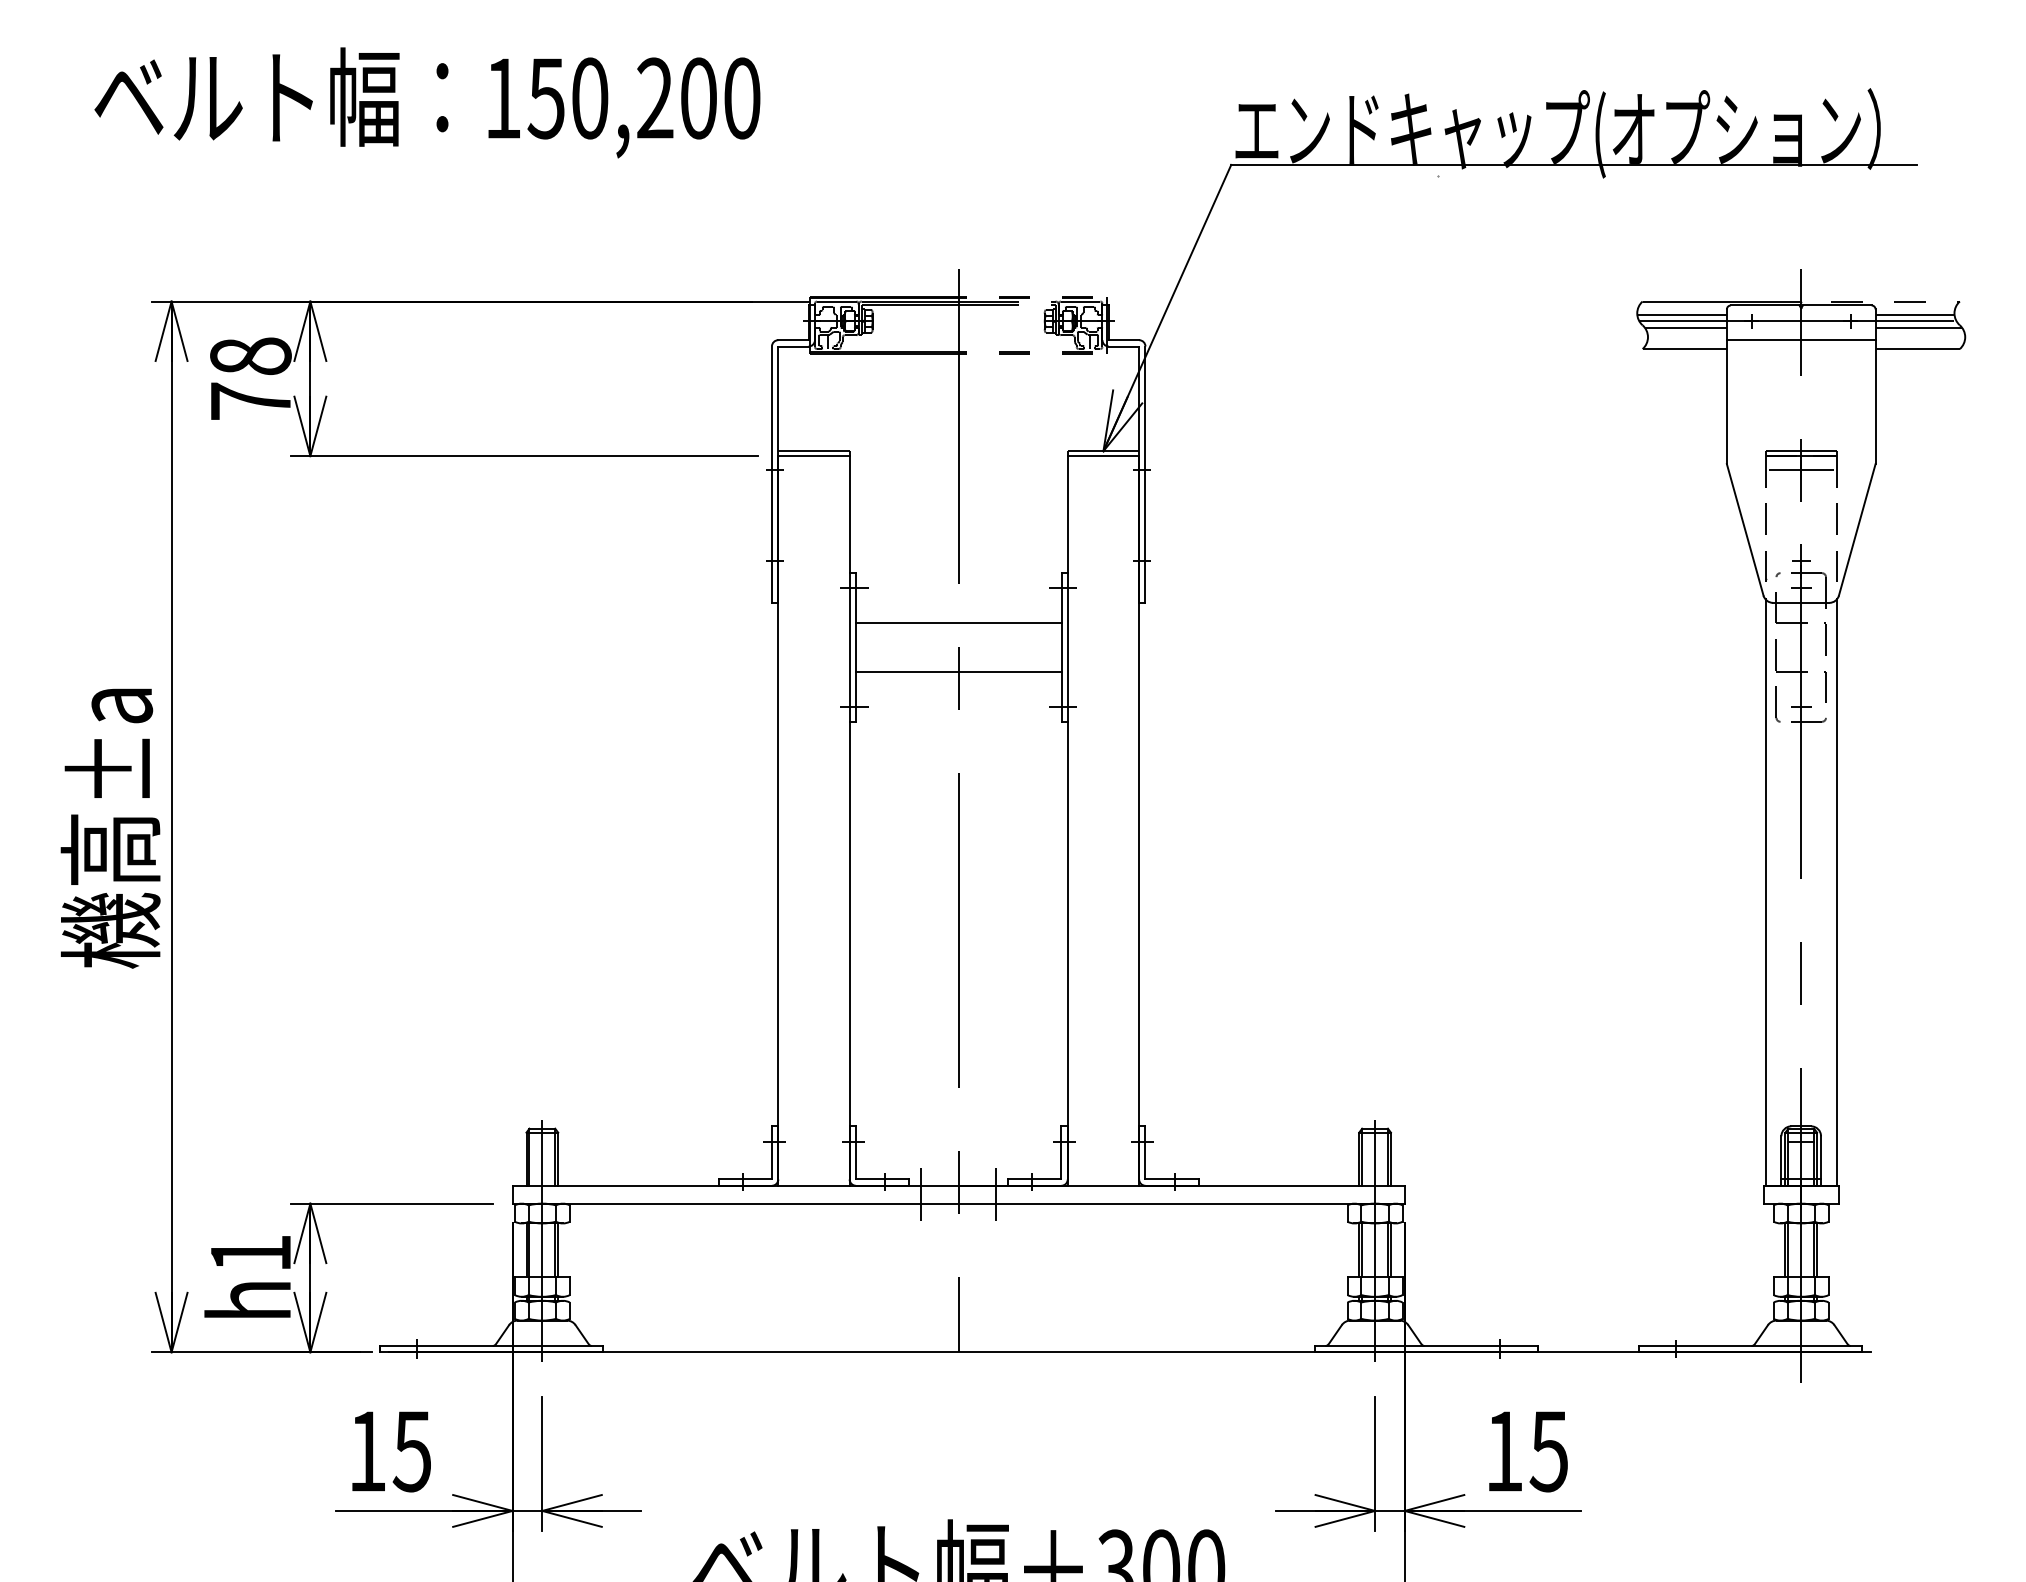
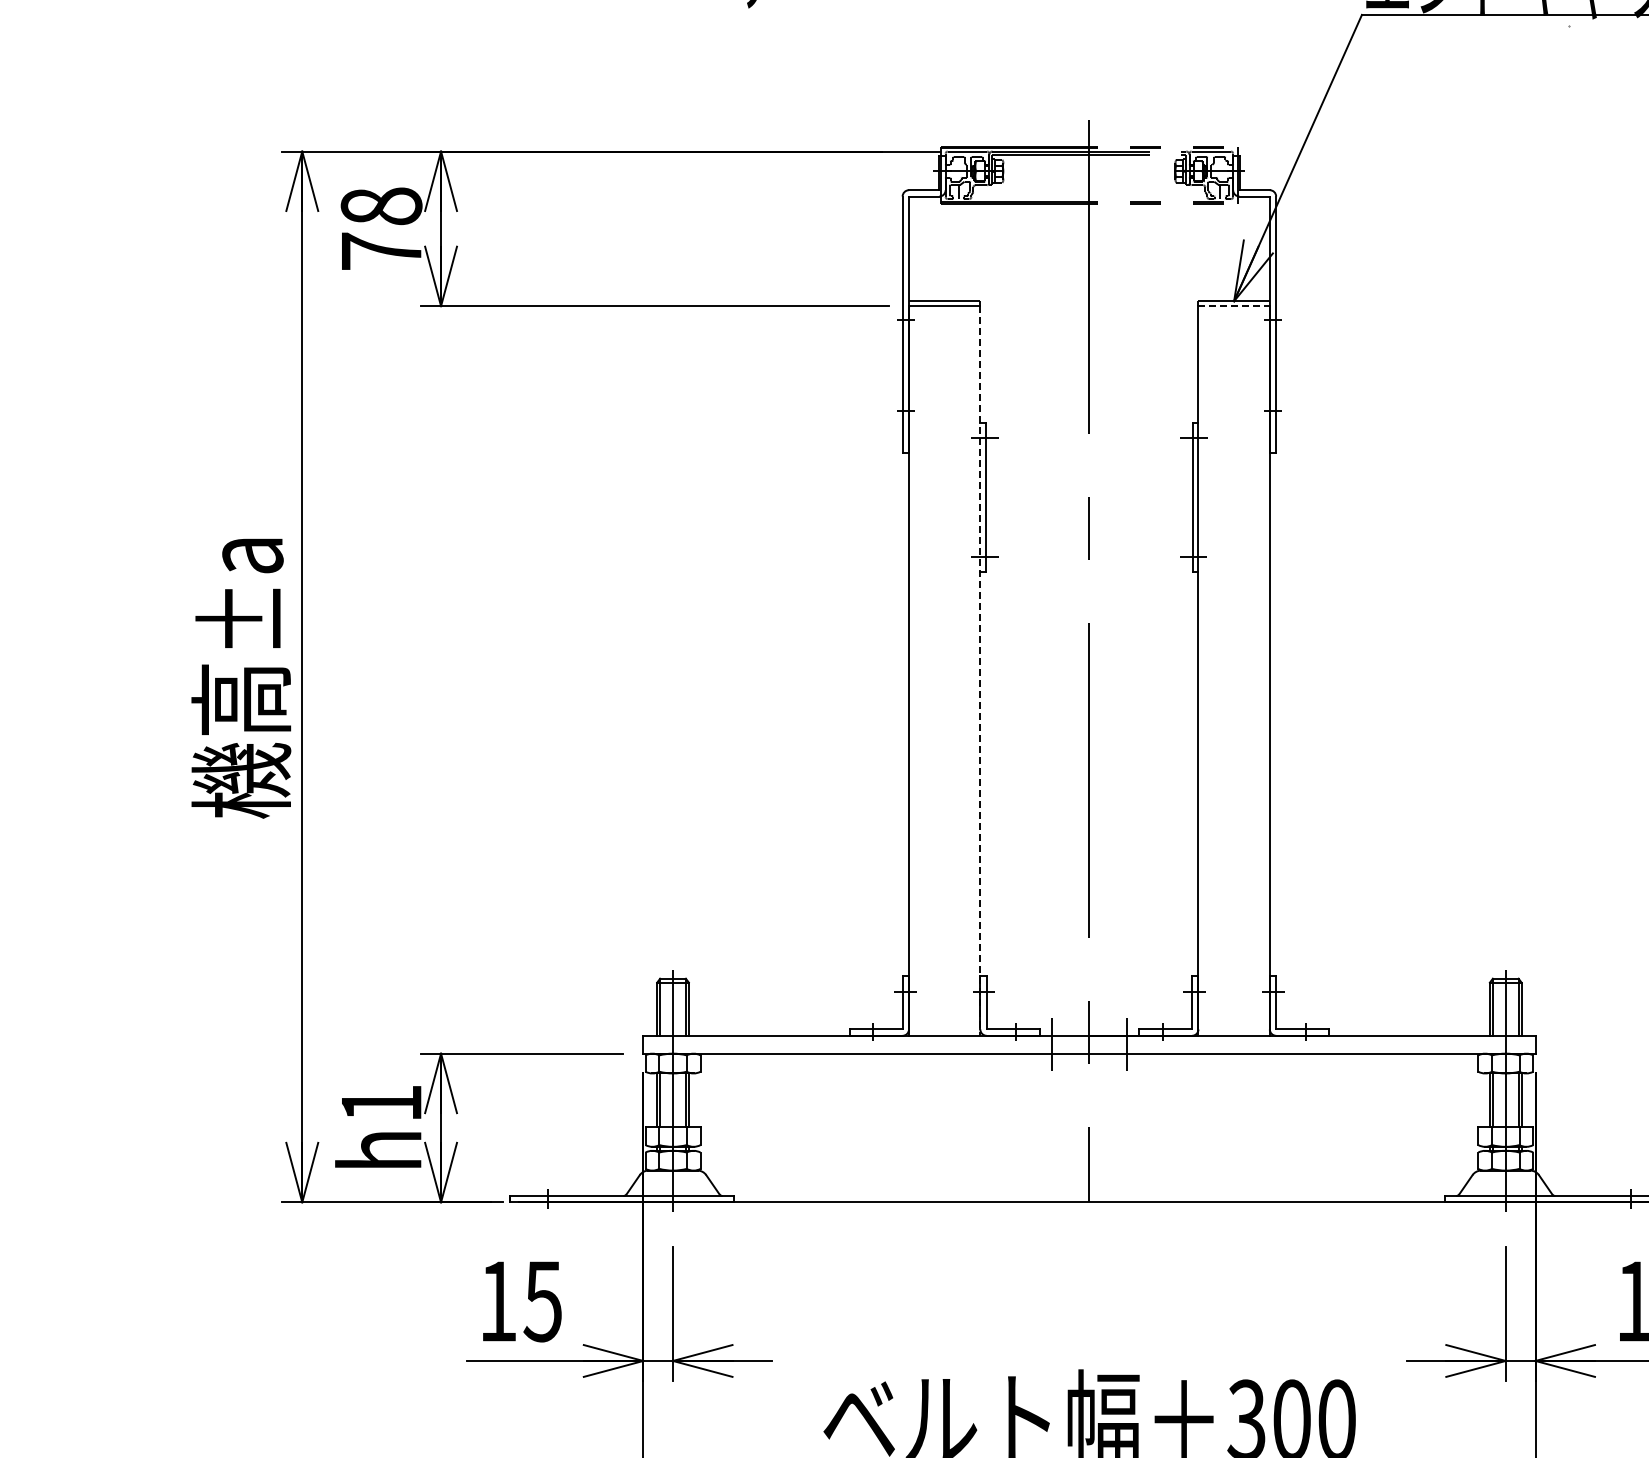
line: (1103, 456) -> (1234, 306), solid -> dashed
line: (958, 622) -> (1089, 472), removed
line: (958, 672) -> (1089, 522), removed
line: (849, 820) -> (980, 670), solid -> dashed

